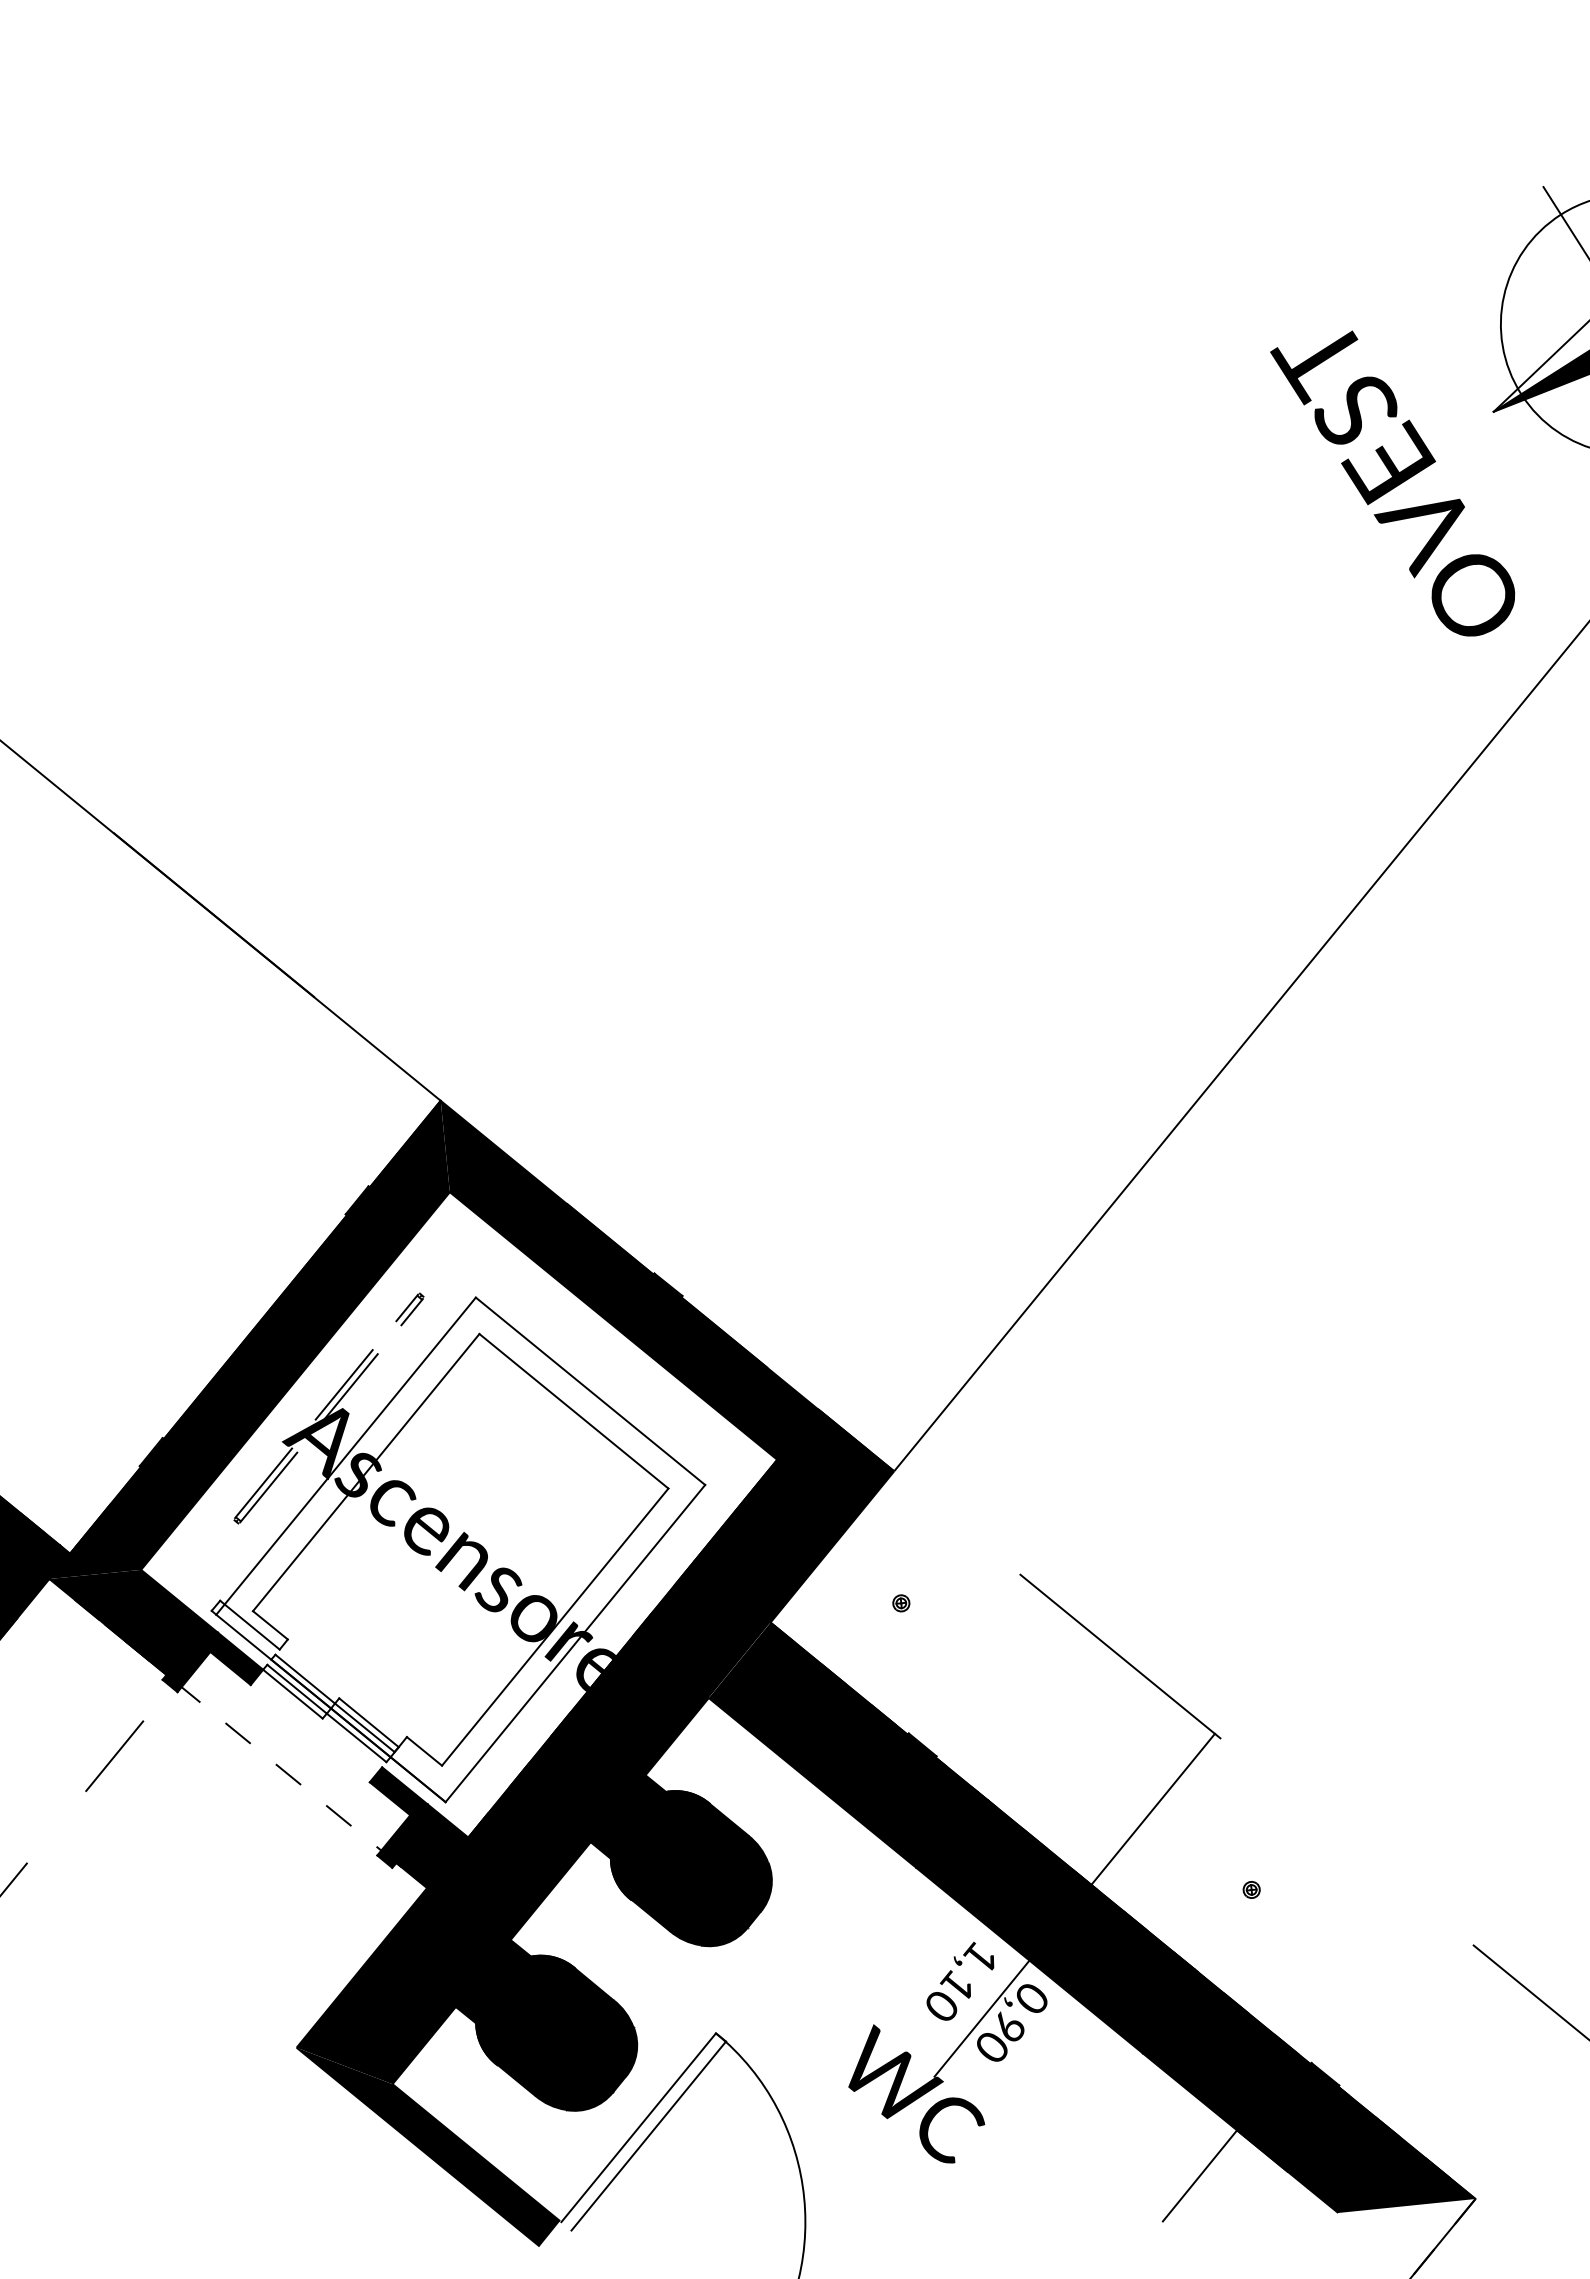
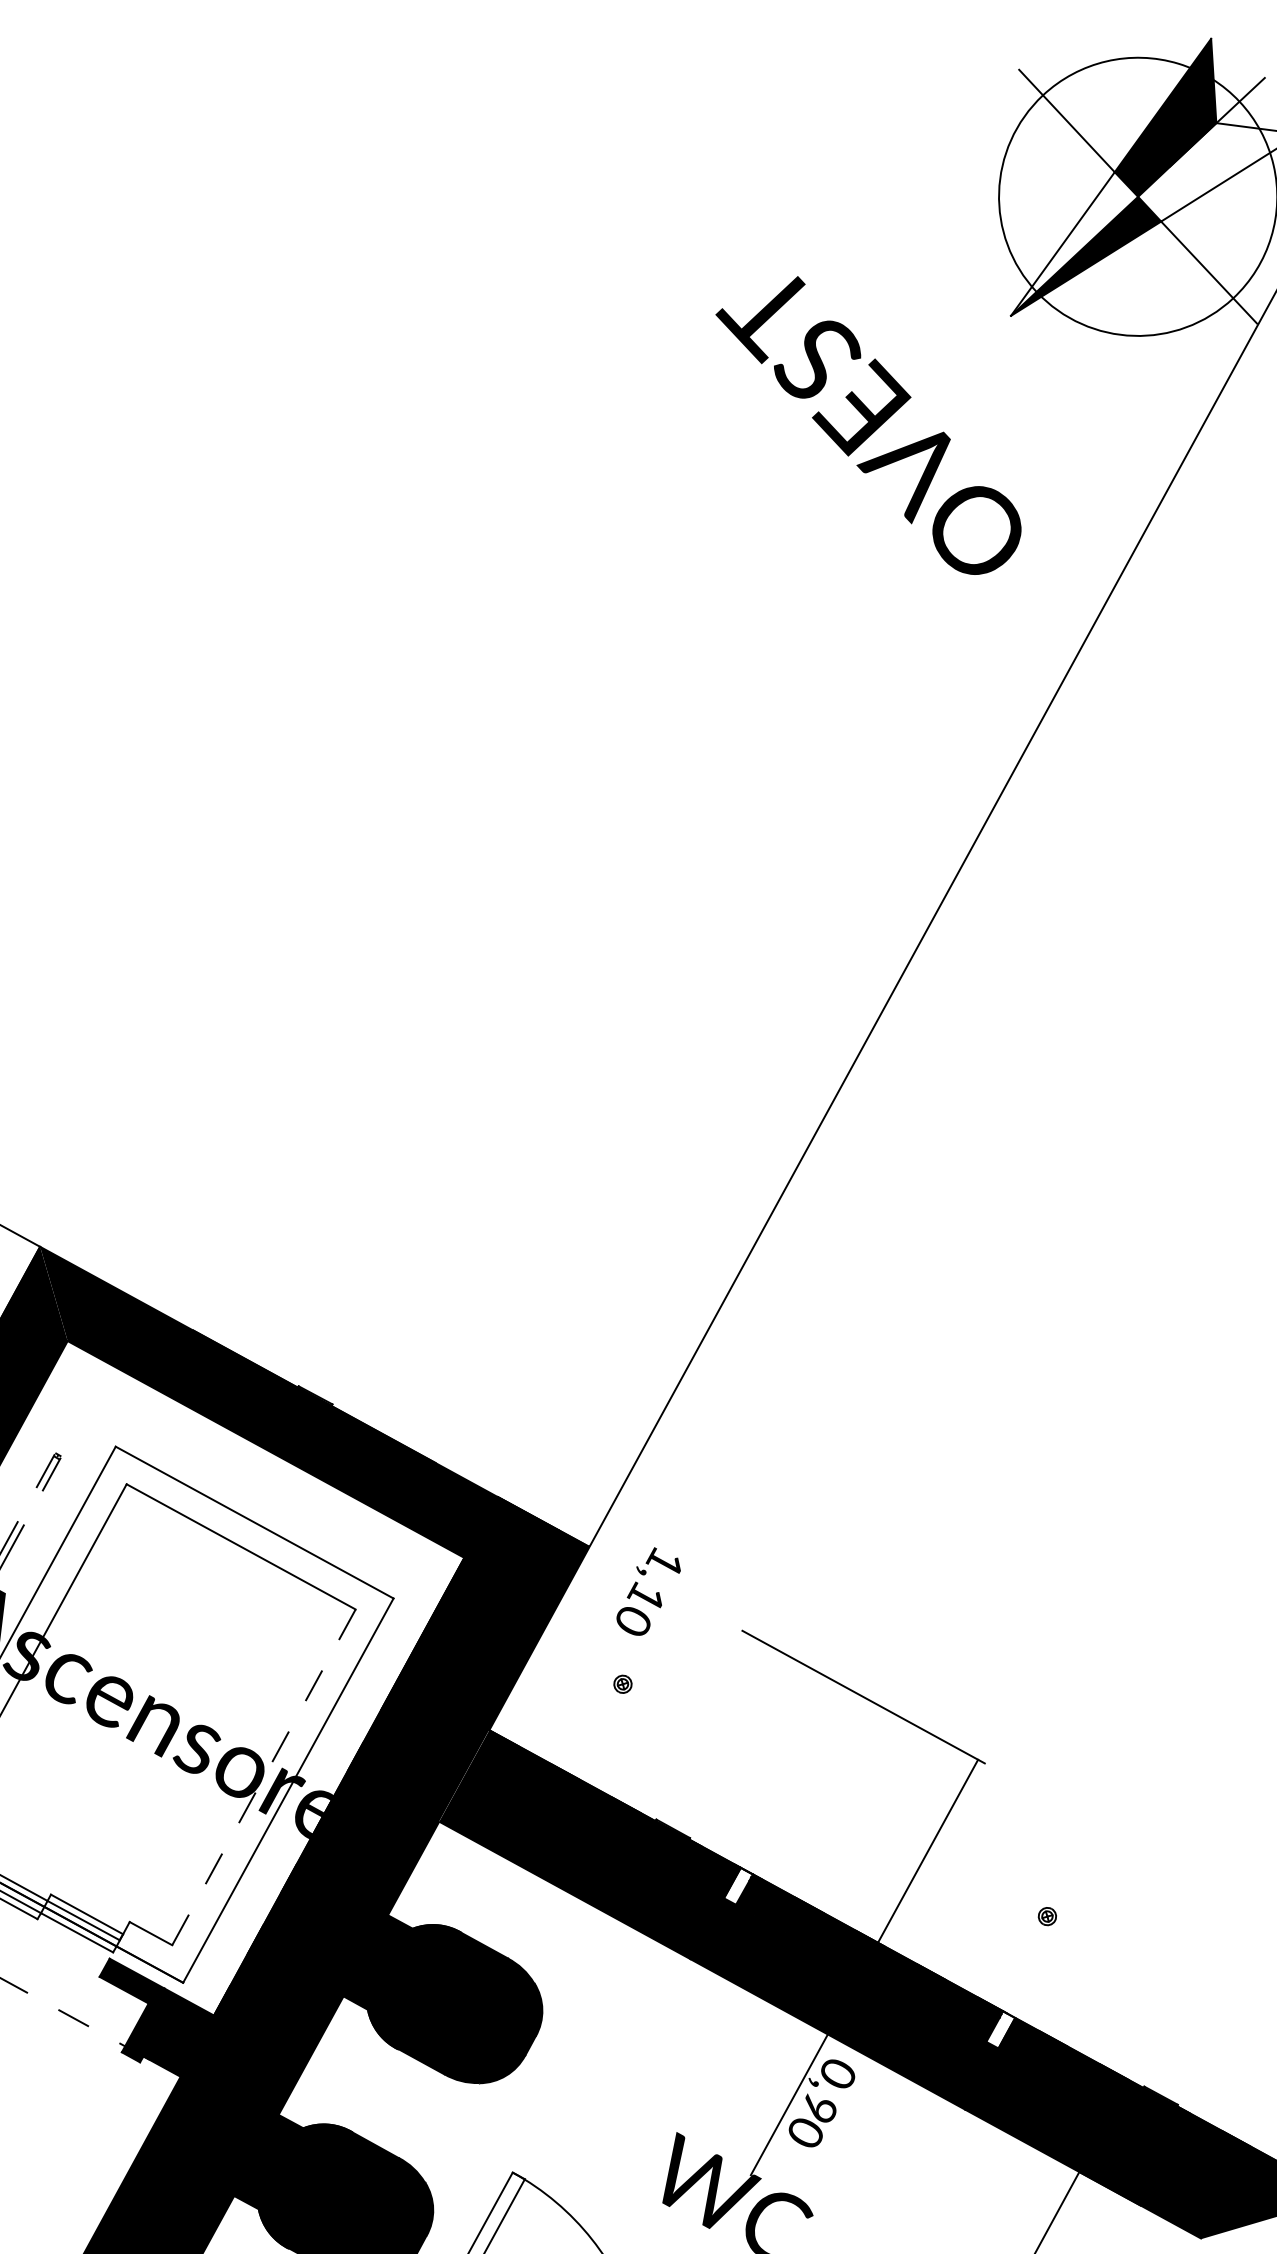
text: (1392, 483) -> (869, 428), moved
line: (555, 1627) -> (264, 1777), solid -> dashed
fill: (972, 1808) -> (738, 1885), removed
text: (960, 1980) -> (648, 1590), moved
fill: (1188, 1985) -> (999, 2029), removed

